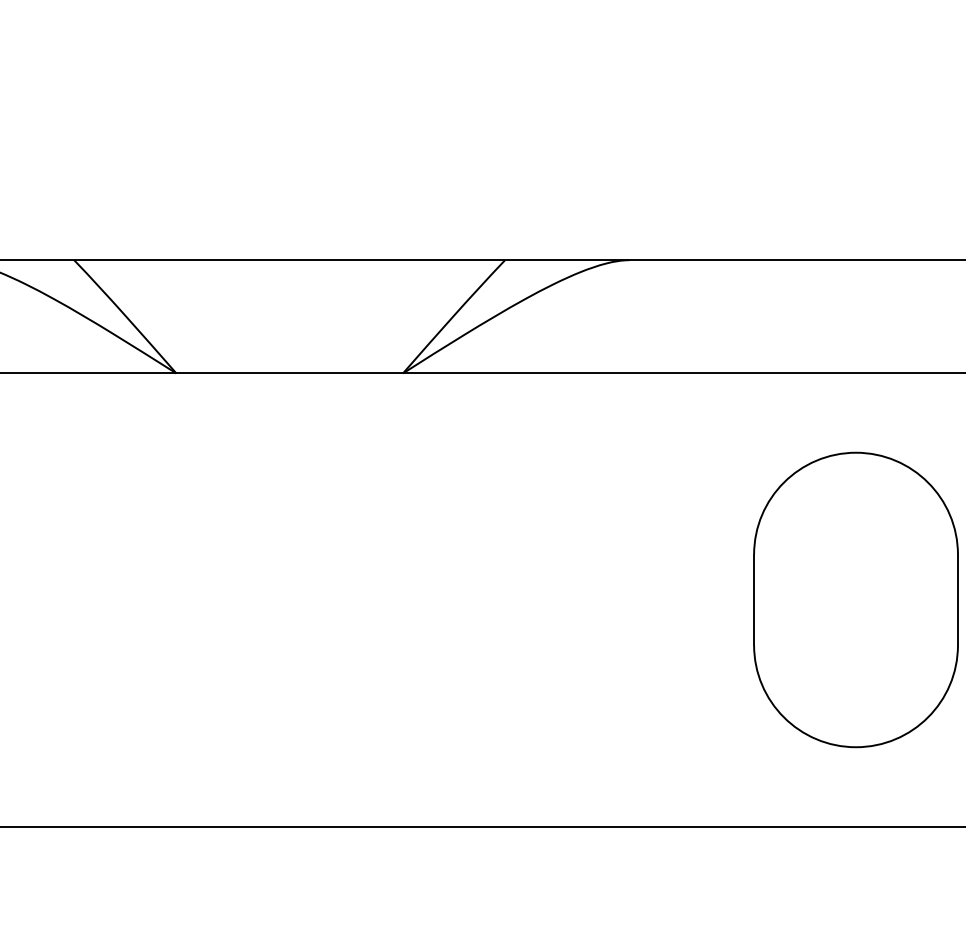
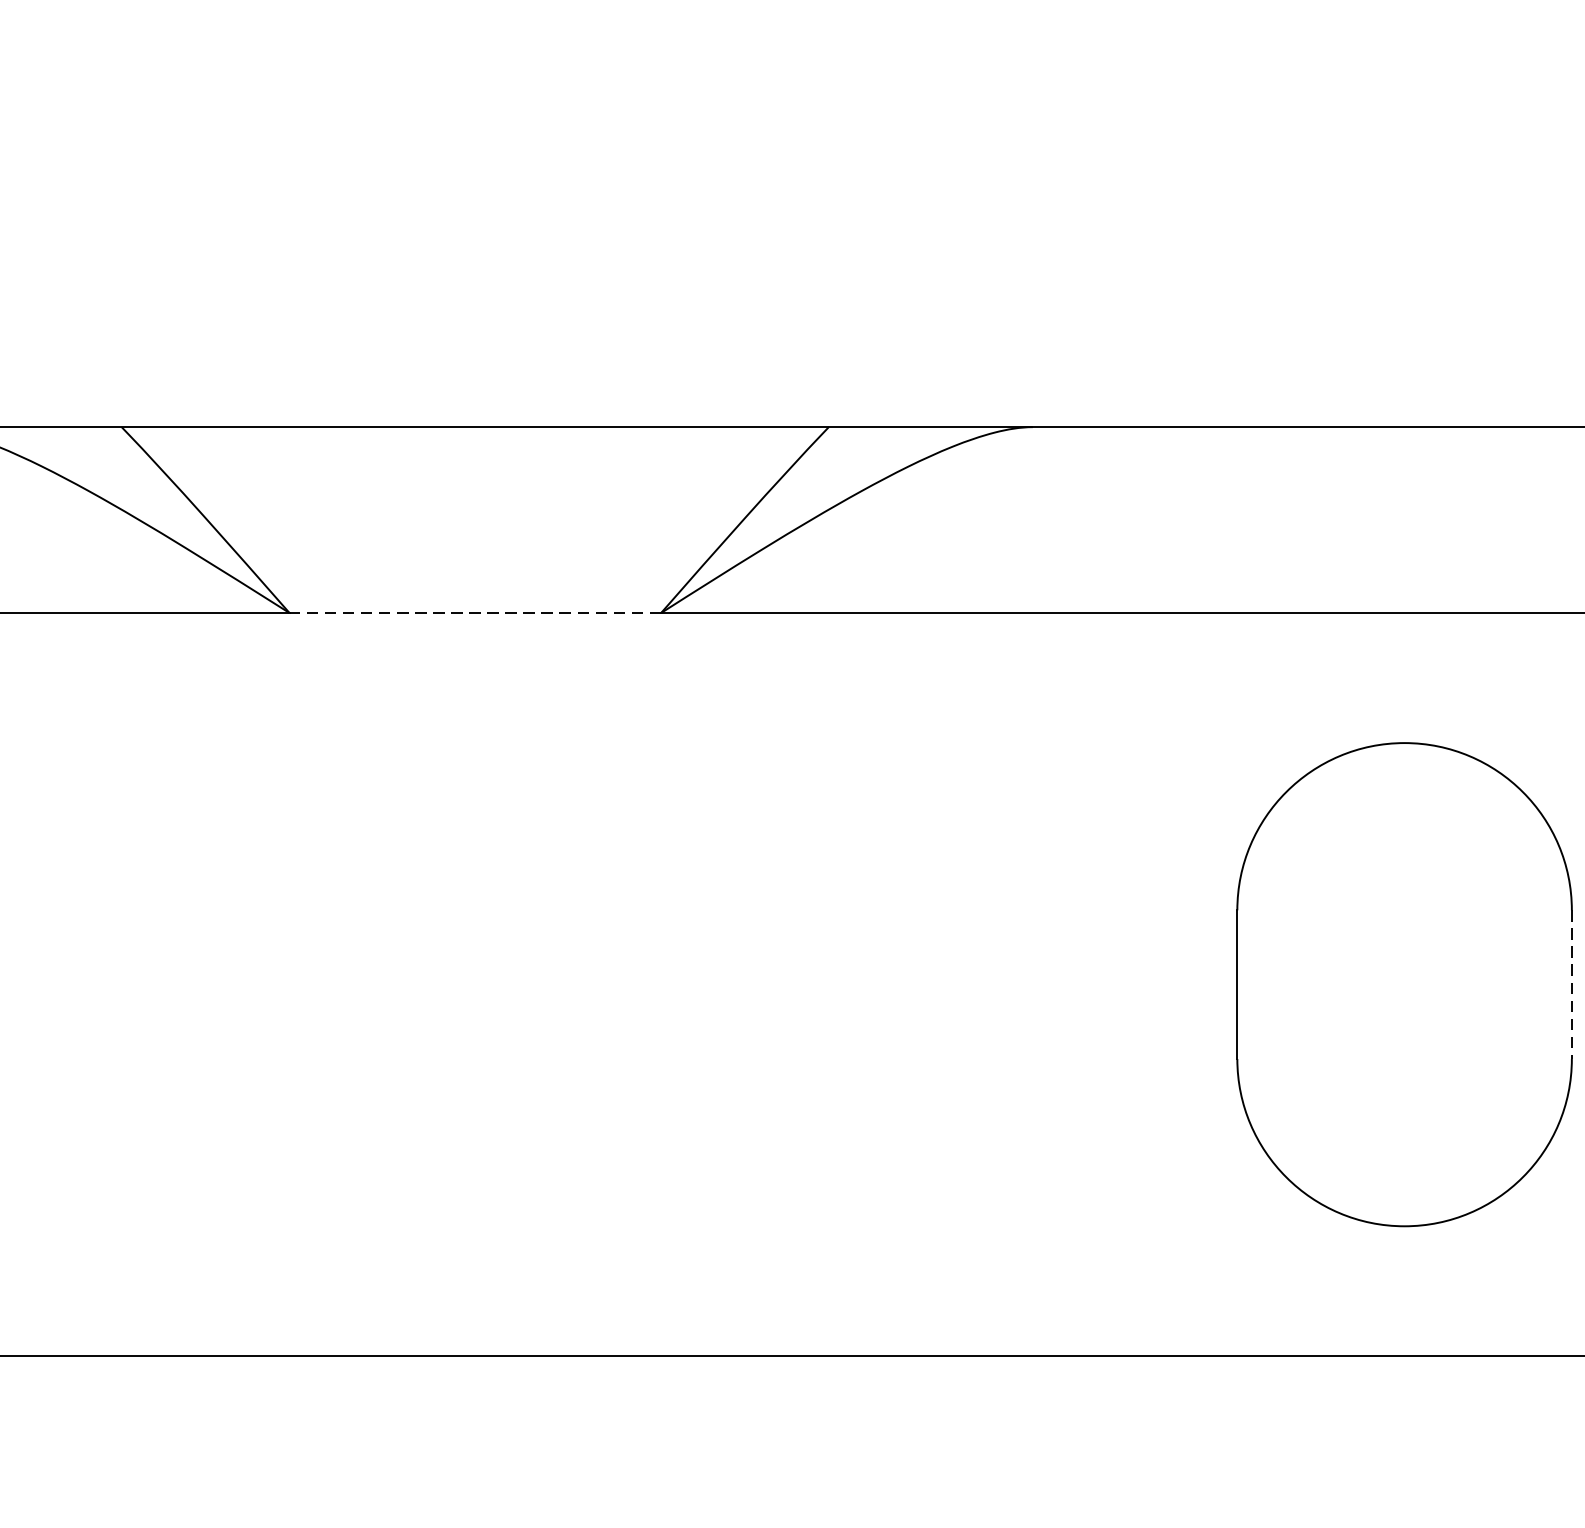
line: (289, 373) -> (474, 613), solid -> dashed
line: (957, 600) -> (1571, 985), solid -> dashed

